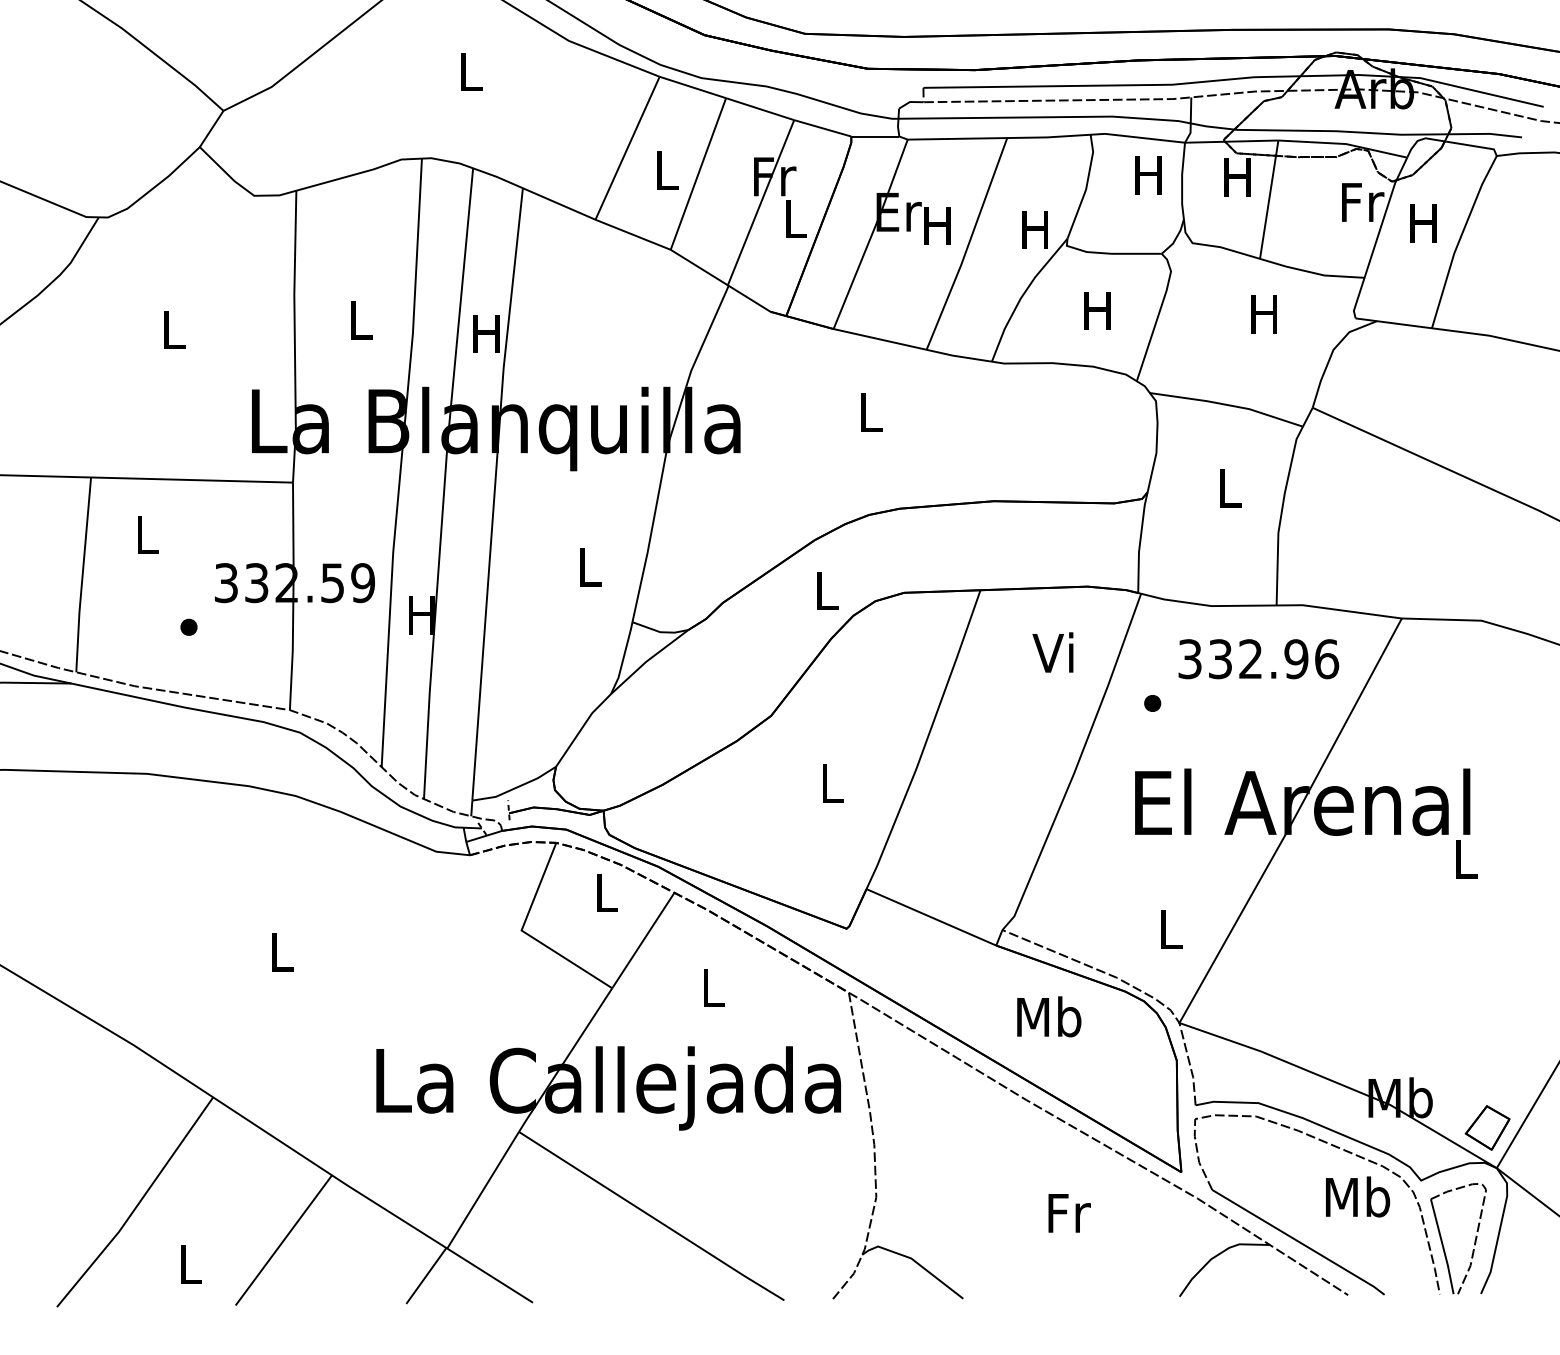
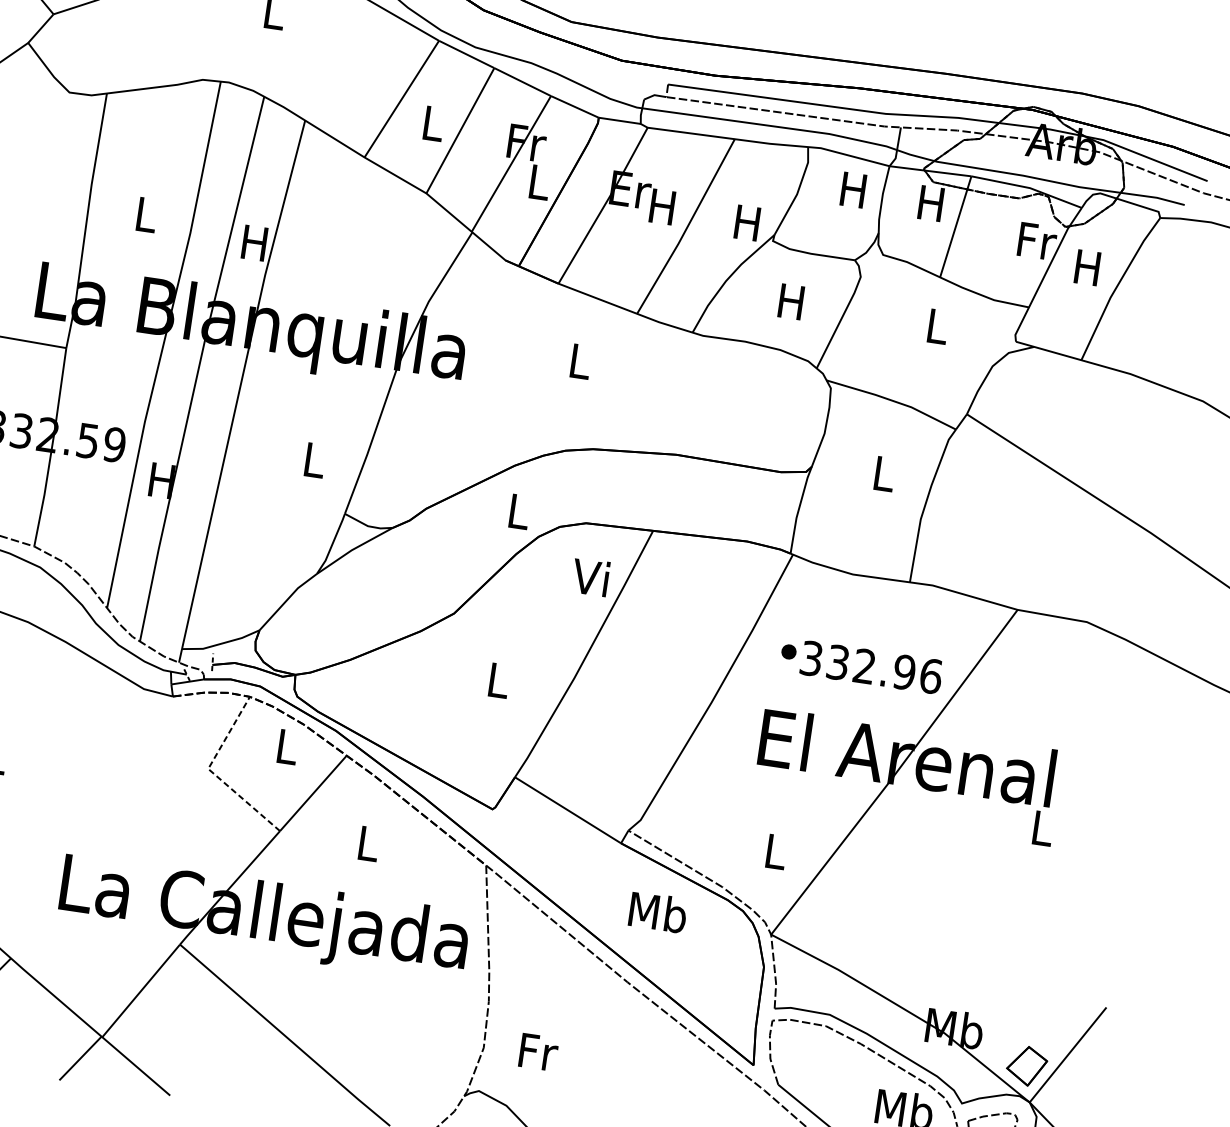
text: (1263, 314) -> (935, 326), H -> L
text: (1052, 652) -> (590, 577), moved
text: (1258, 659) -> (871, 667), moved
line: (526, 933) -> (212, 772), solid -> dashed
text: (1069, 1213) -> (538, 1052), moved

